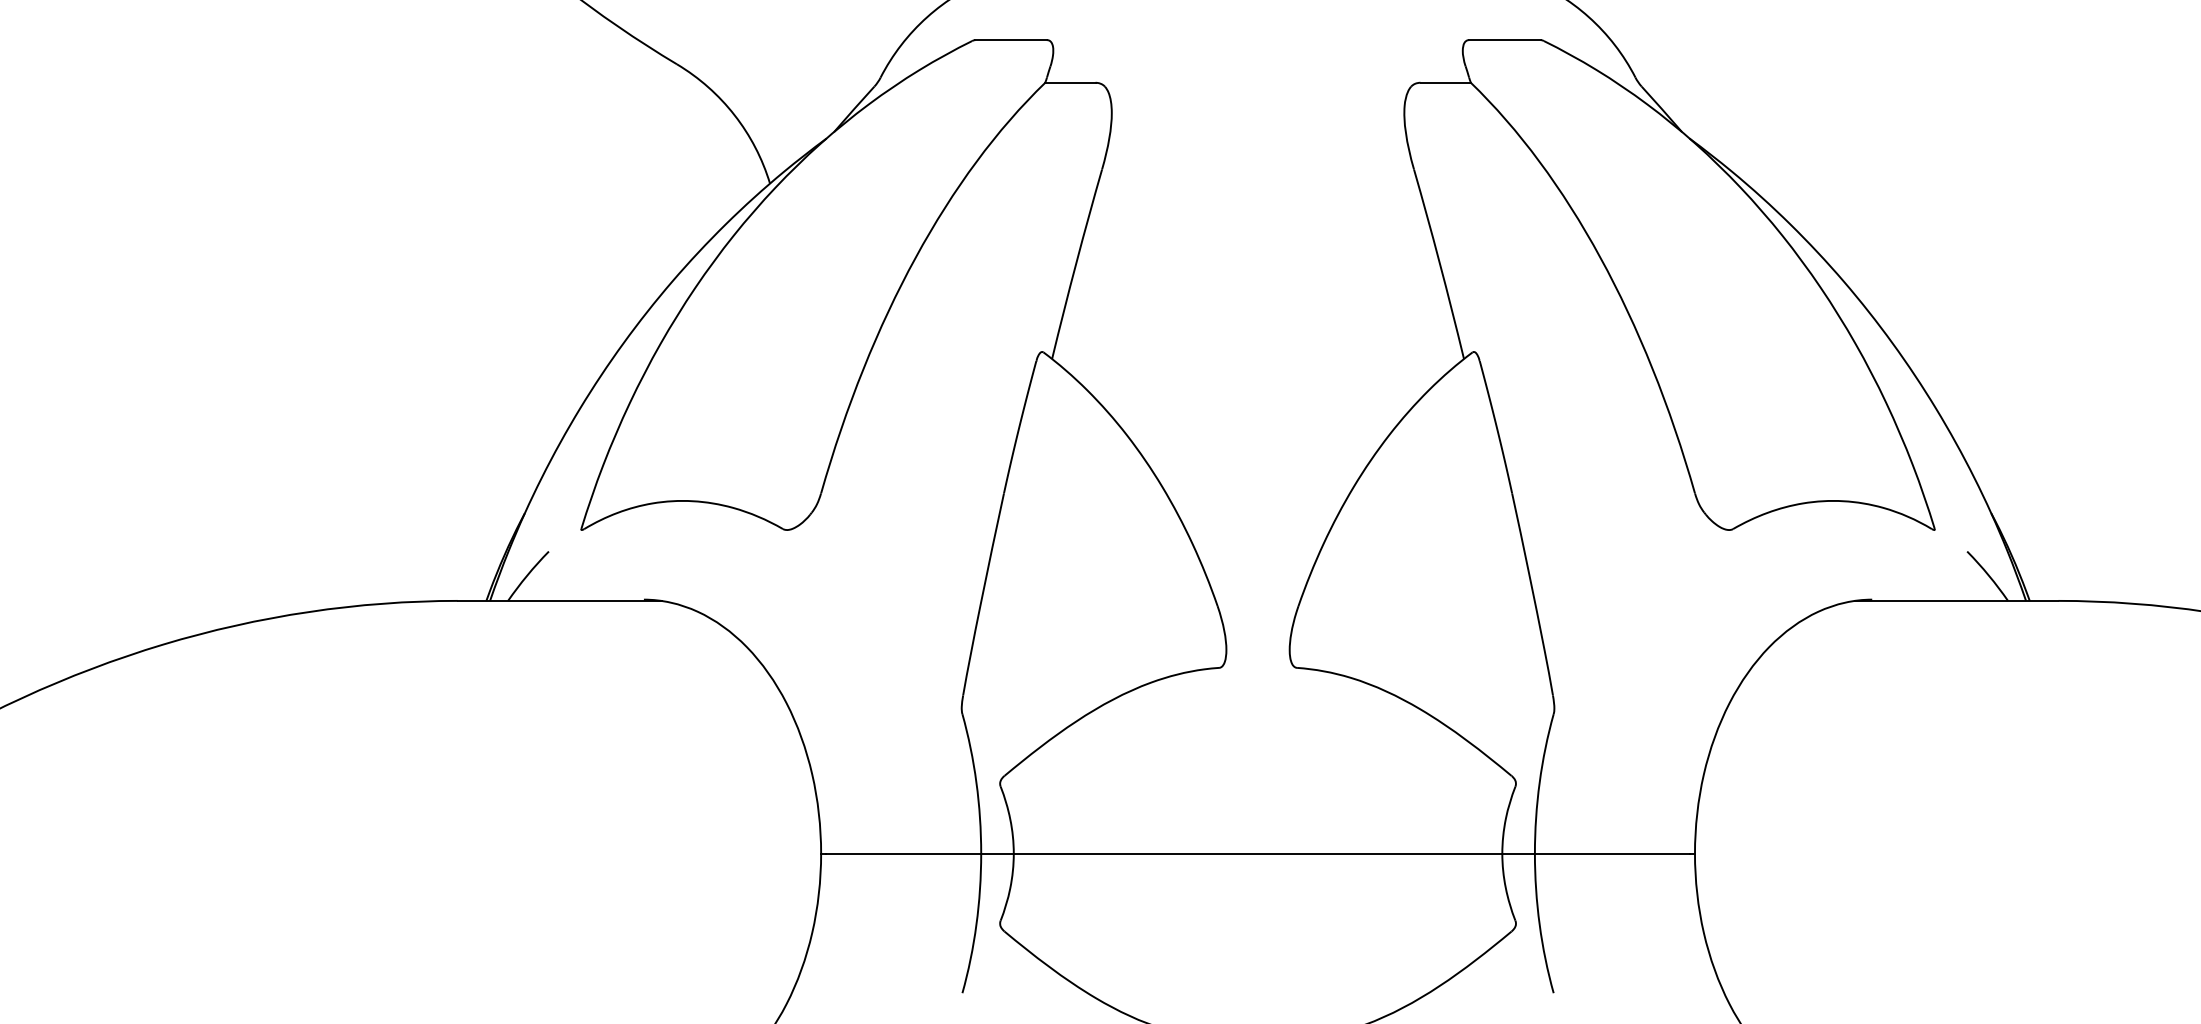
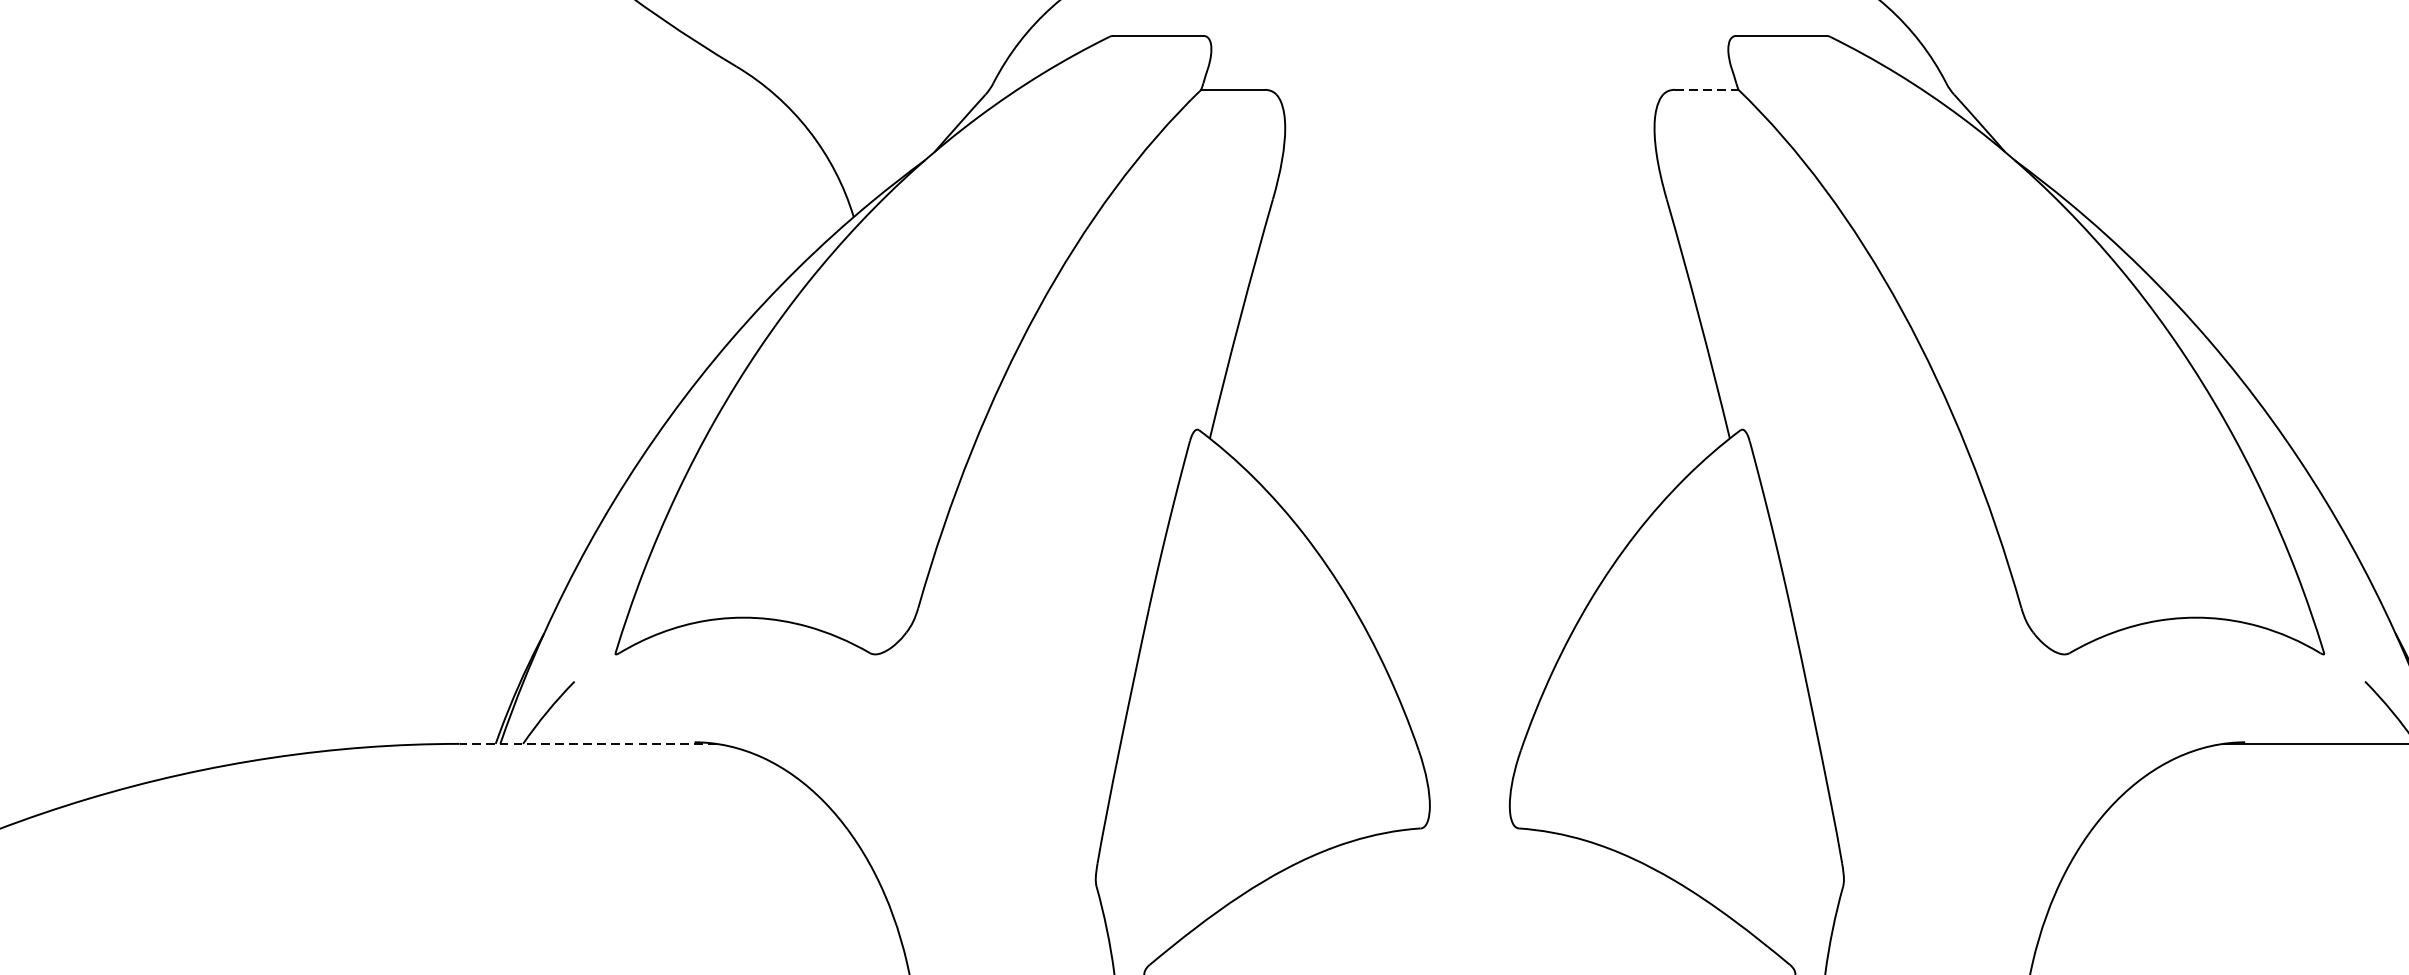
line: (1446, 82) -> (1707, 89), solid -> dashed
line: (559, 600) -> (587, 743), solid -> dashed

